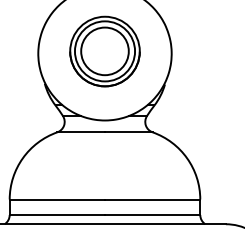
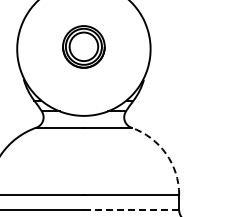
part: (104, 51) -> (83, 46), size x0.6
arc: (187, 158) -> (166, 153), solid -> dashed
line: (152, 215) -> (131, 210), solid -> dashed

